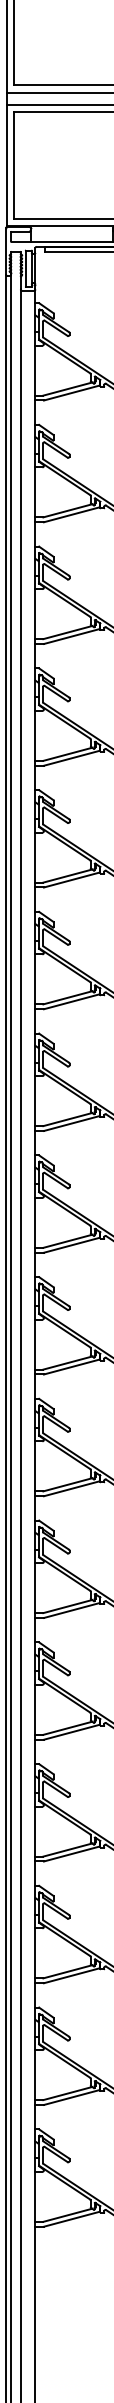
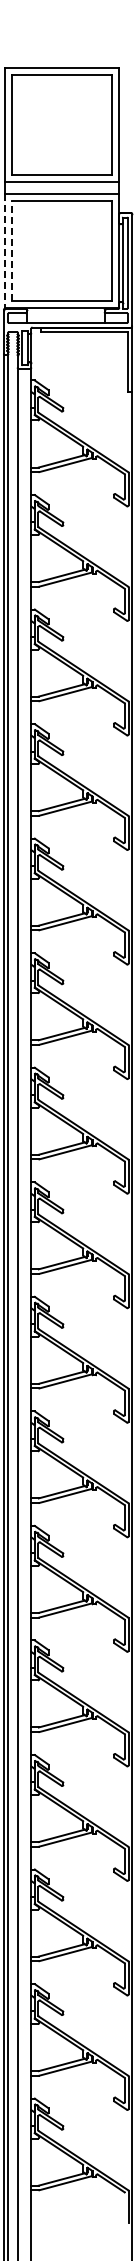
line: (14, 164) -> (11, 250), solid -> dashed
line: (6, 166) -> (4, 251), solid -> dashed

